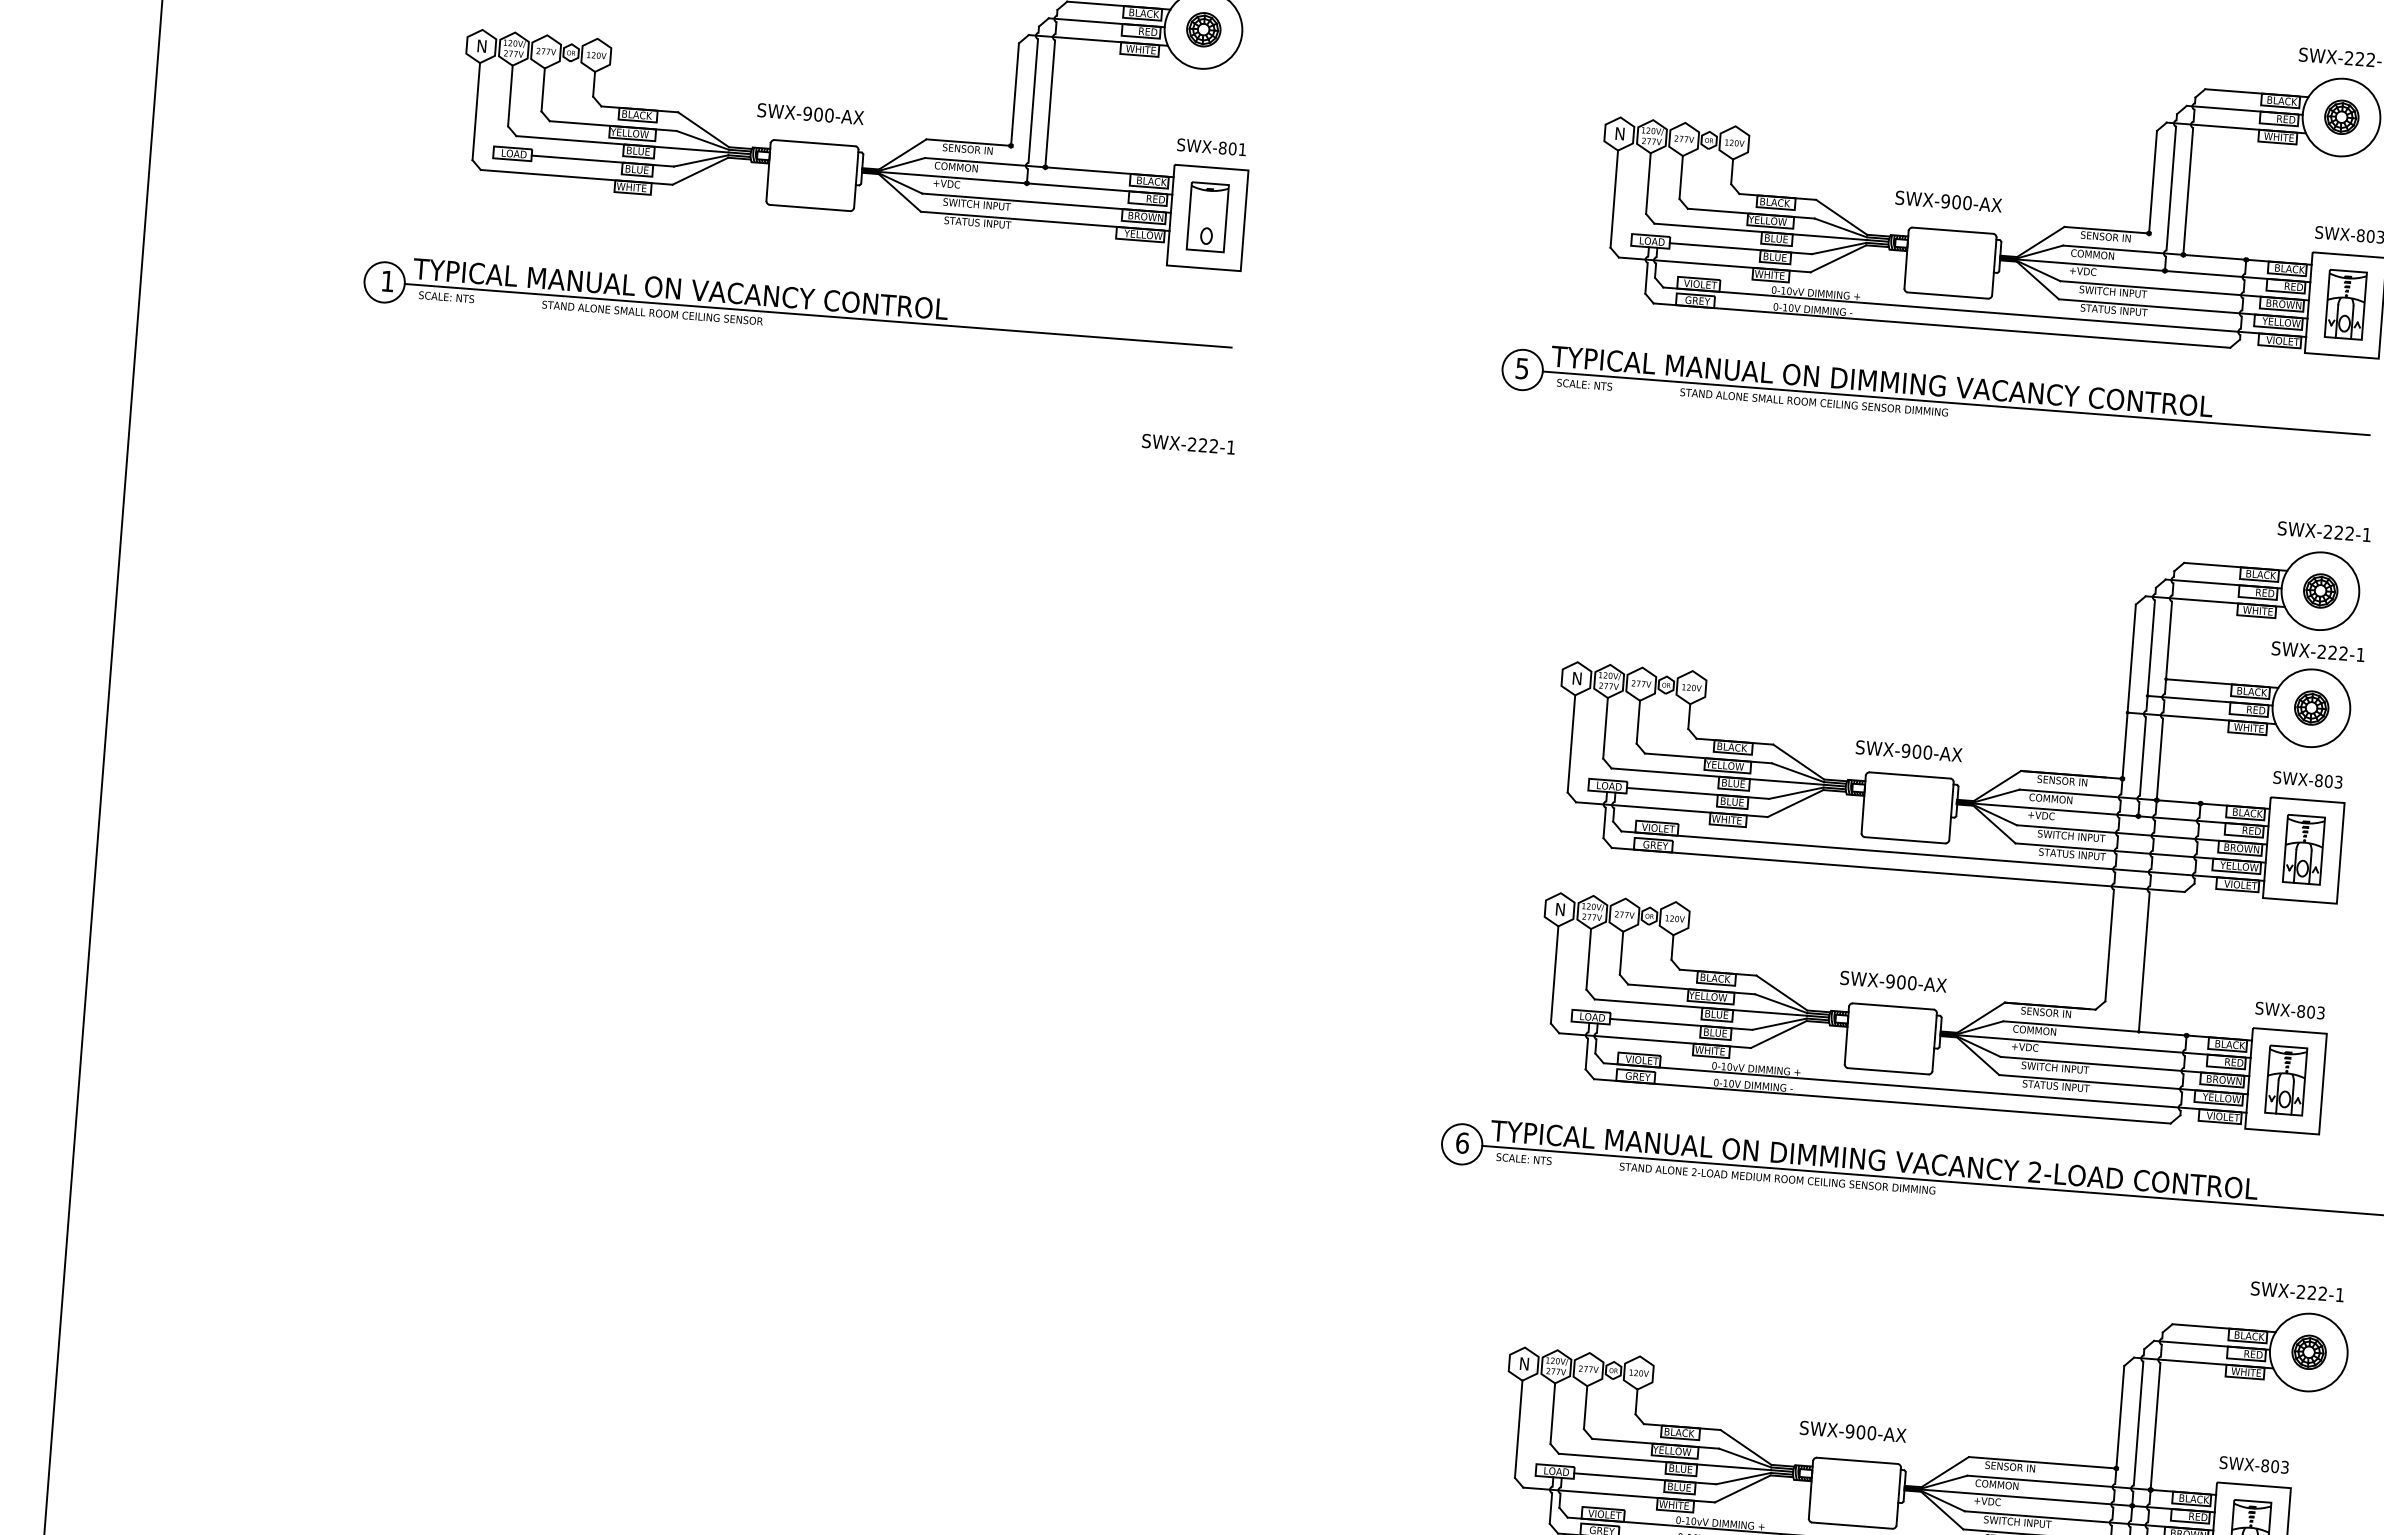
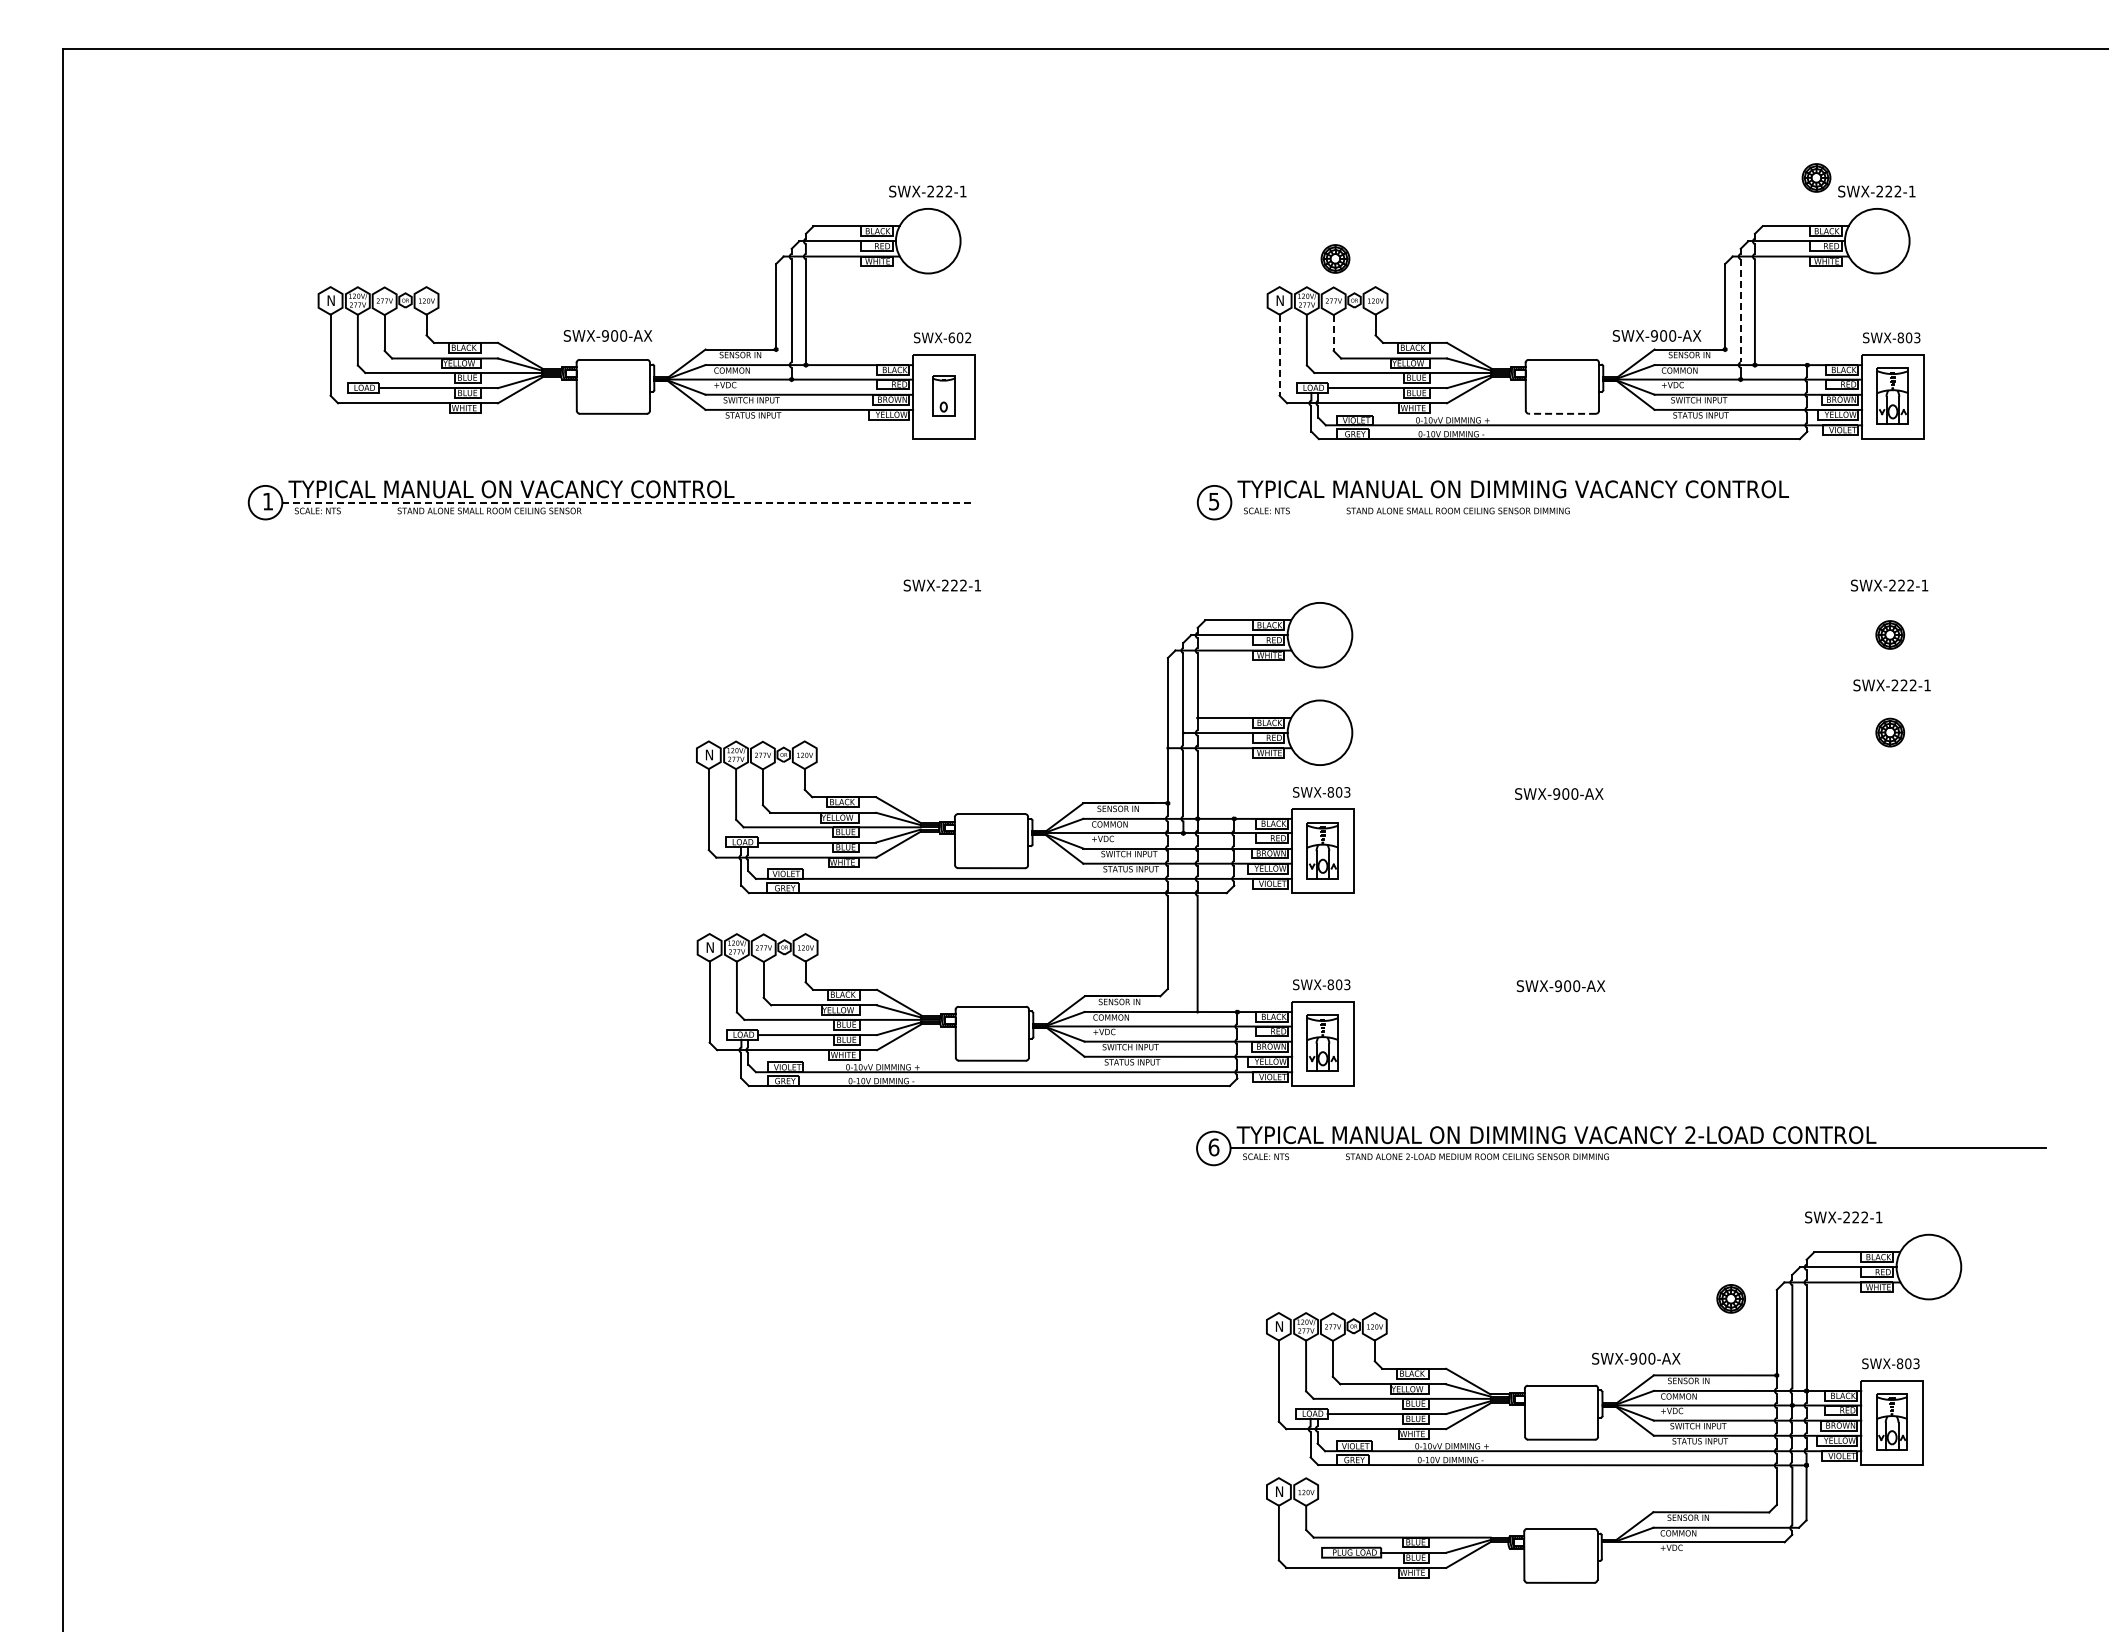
part: (1203, 29) -> (1335, 258), moved
part: (2341, 116) -> (1816, 177), moved
text: (1232, 148) -> (959, 337), SWX-801 -> SWX-602
line: (1680, 178) -> (1333, 333), solid -> dashed
line: (2171, 188) -> (1740, 310), solid -> dashed
line: (1614, 199) -> (1279, 355), solid -> dashed
text: (1948, 201) -> (1656, 335), moved
part: (1207, 216) -> (943, 395), size x0.7
line: (1948, 295) -> (1562, 413), solid -> dashed
line: (818, 315) -> (627, 502), solid -> dashed
line: (1955, 403) -> (1575, 502), removed
part: (1947, 815) -> (1025, 844), moved
text: (2297, 1291) -> (1843, 1217), moved
part: (2308, 1351) -> (1730, 1298), moved
text: (1853, 1431) -> (1636, 1358), moved

